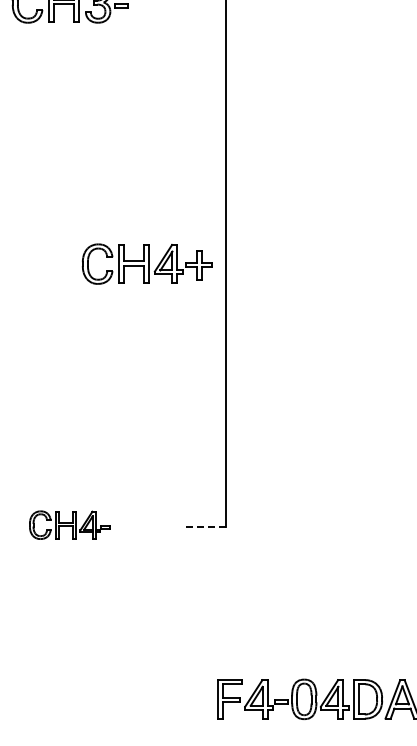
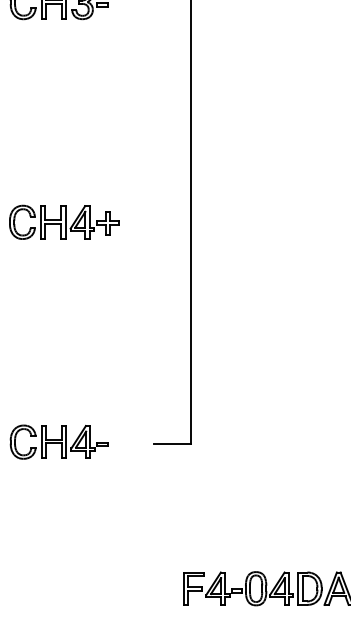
part: (147, 263) -> (64, 221), moved
part: (69, 524) -> (58, 441), size x1.43
line: (204, 527) -> (172, 444), dashed -> solid

